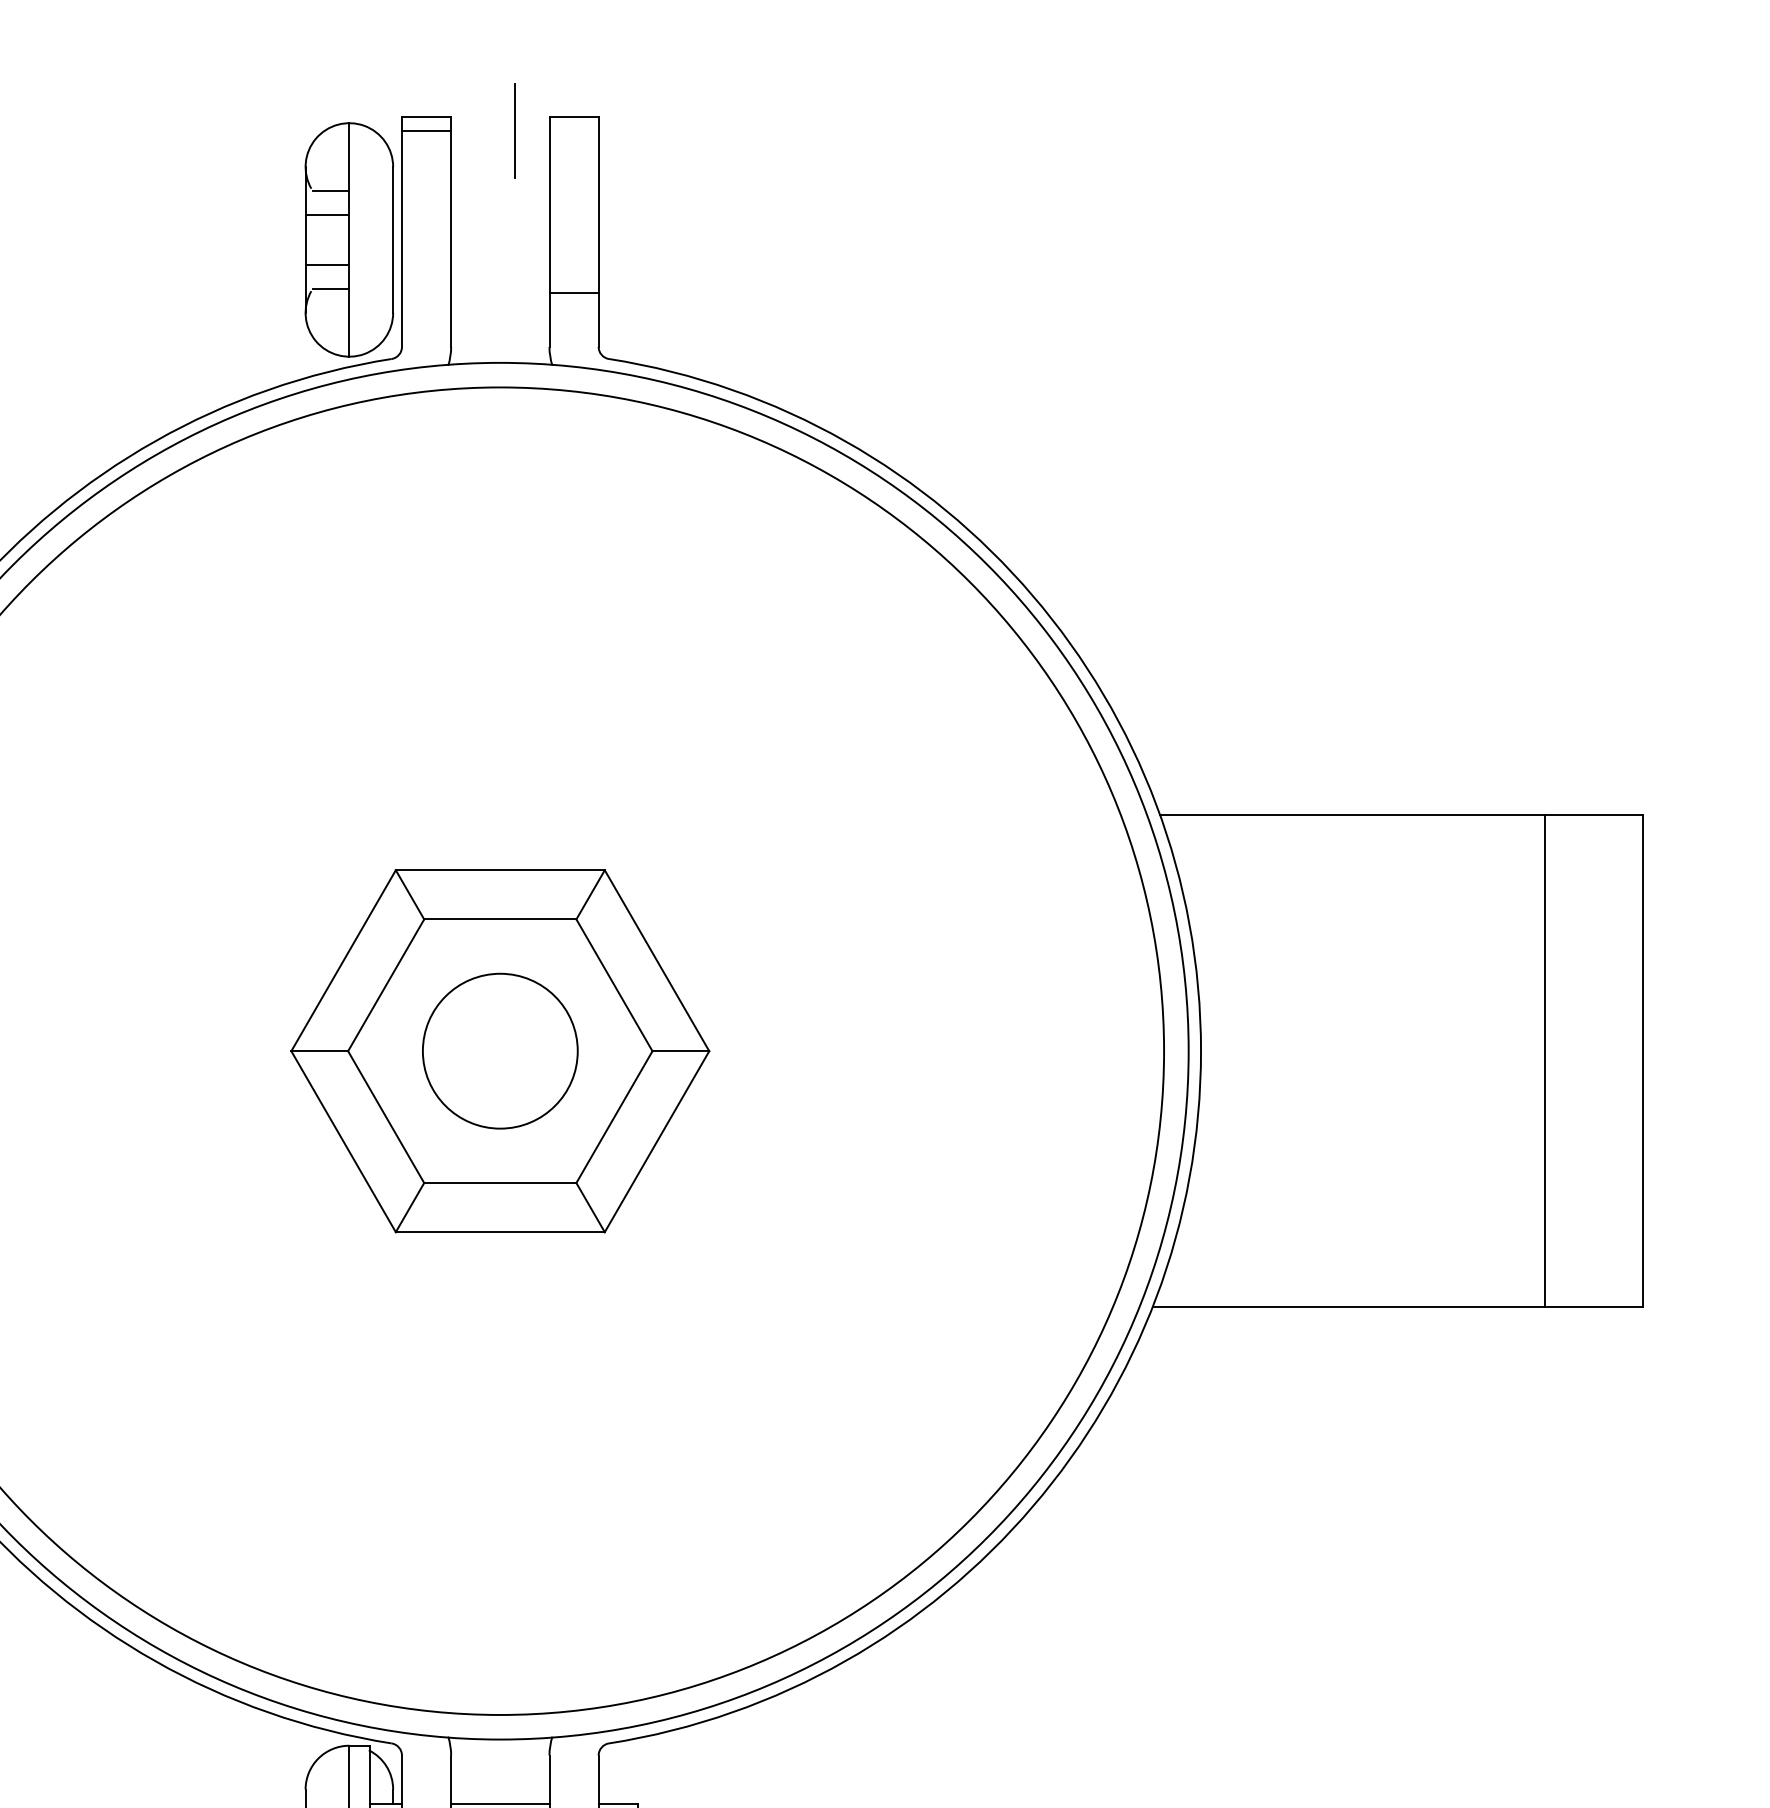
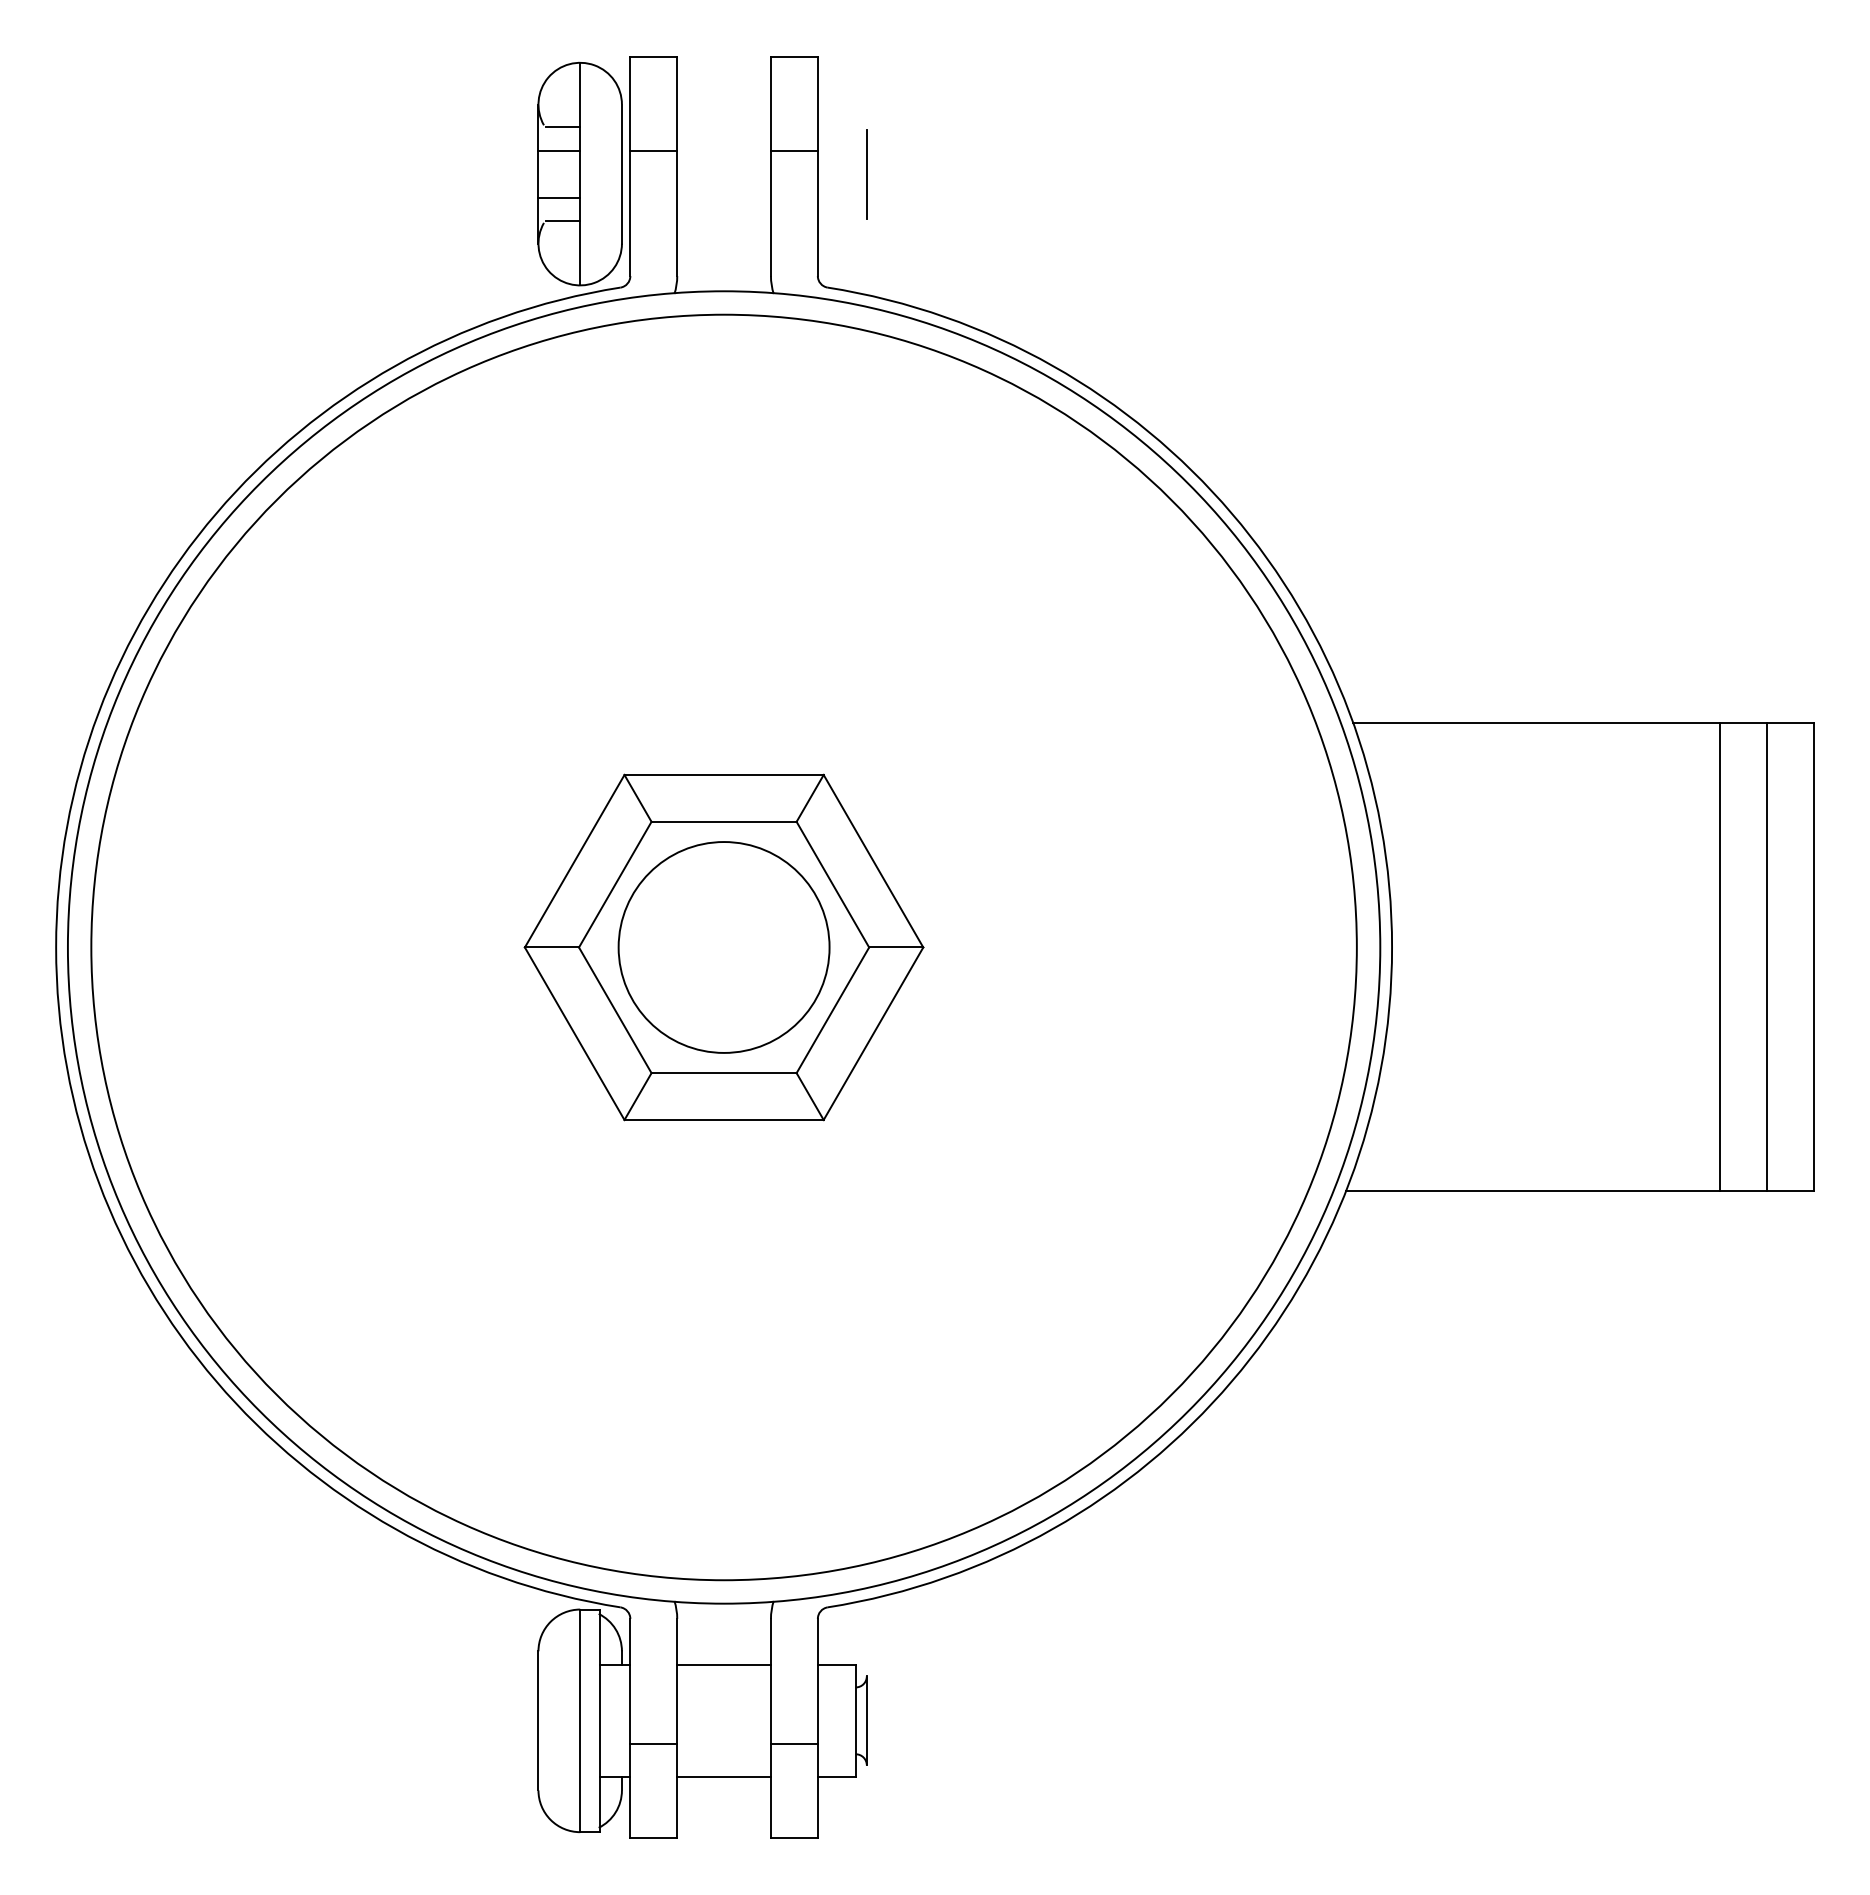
line: (426, 131) -> (653, 150), moved
line: (514, 131) -> (866, 174), moved
line: (573, 292) -> (793, 150), moved
circle: (499, 1051) -> (723, 947), size x1.43
line: (1593, 1060) -> (1766, 956), added

